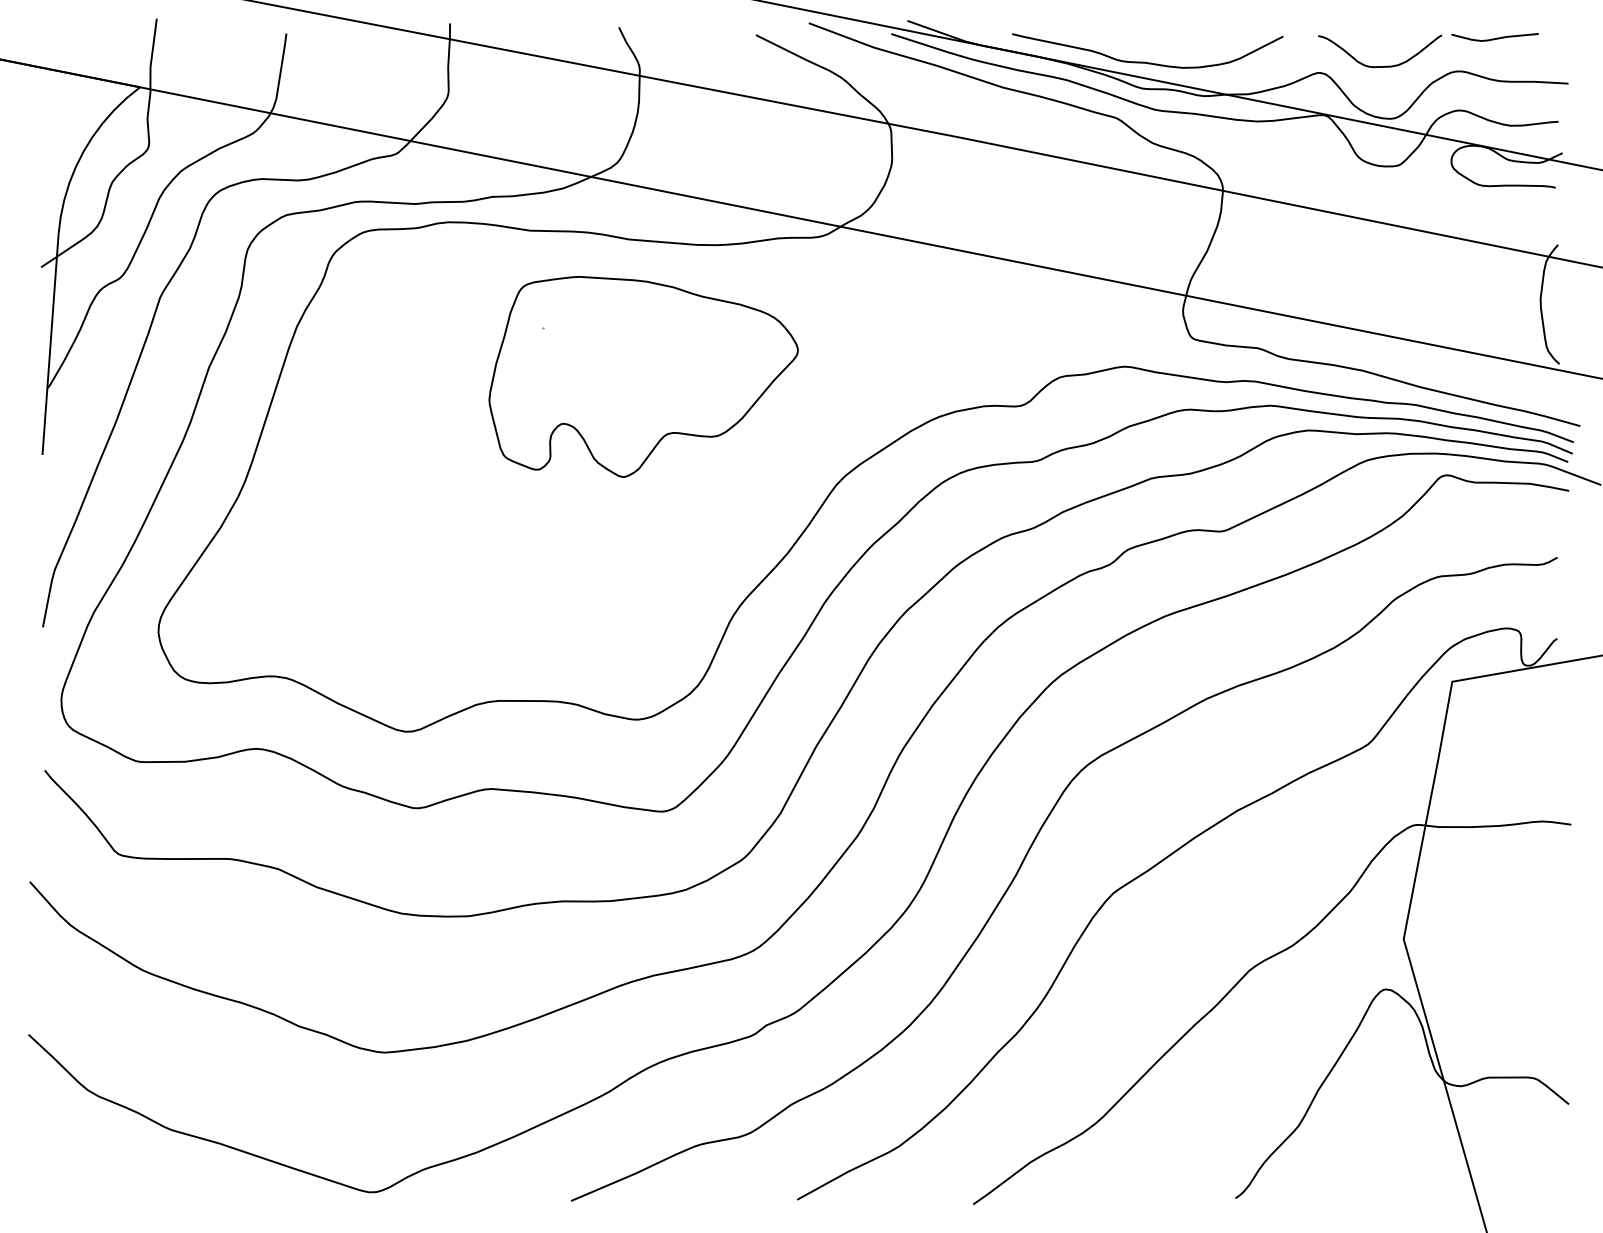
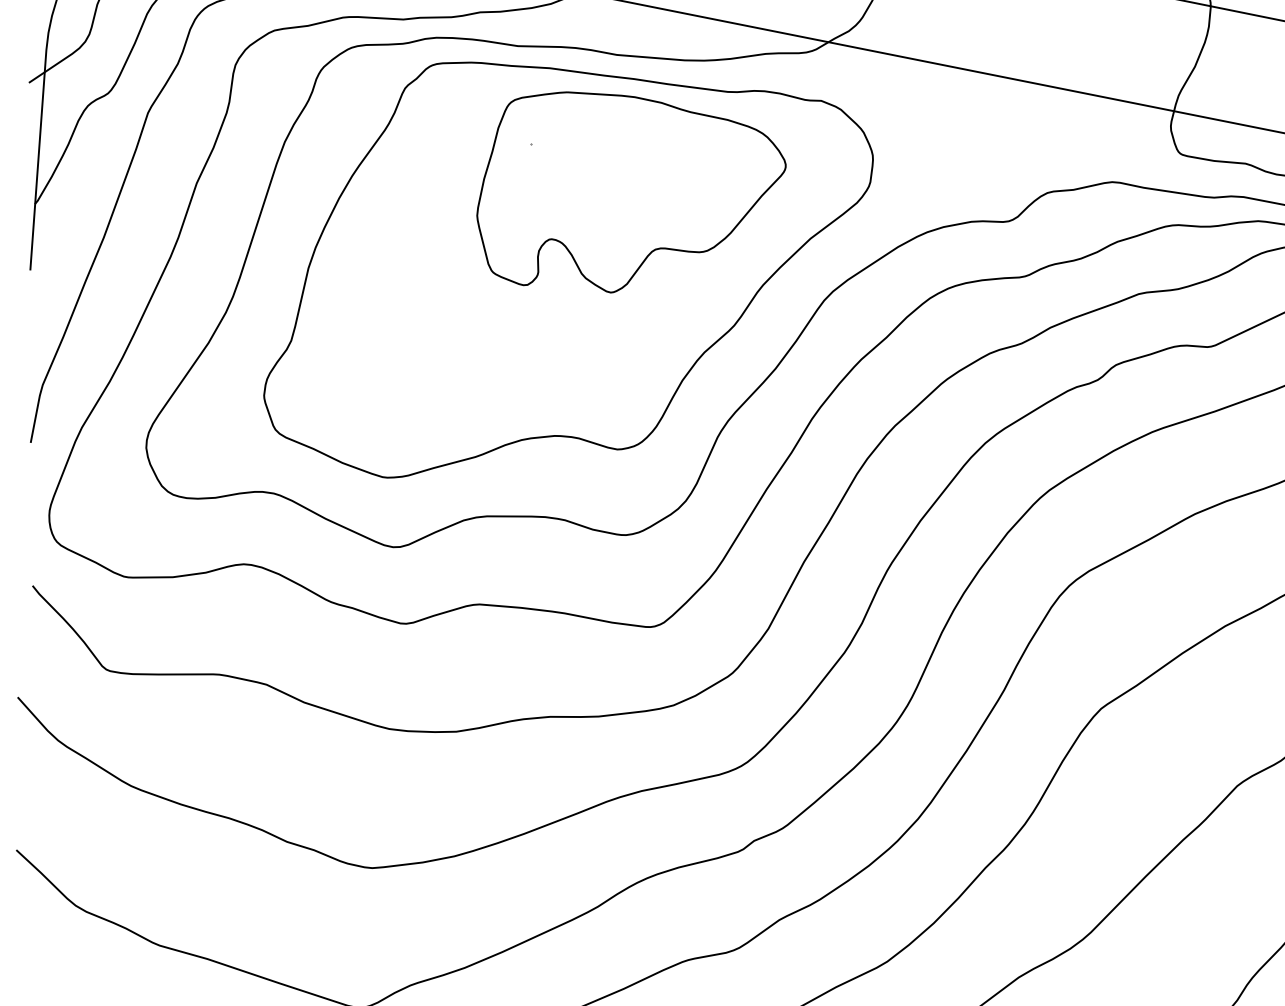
part: (580, 454) -> (568, 269), added

